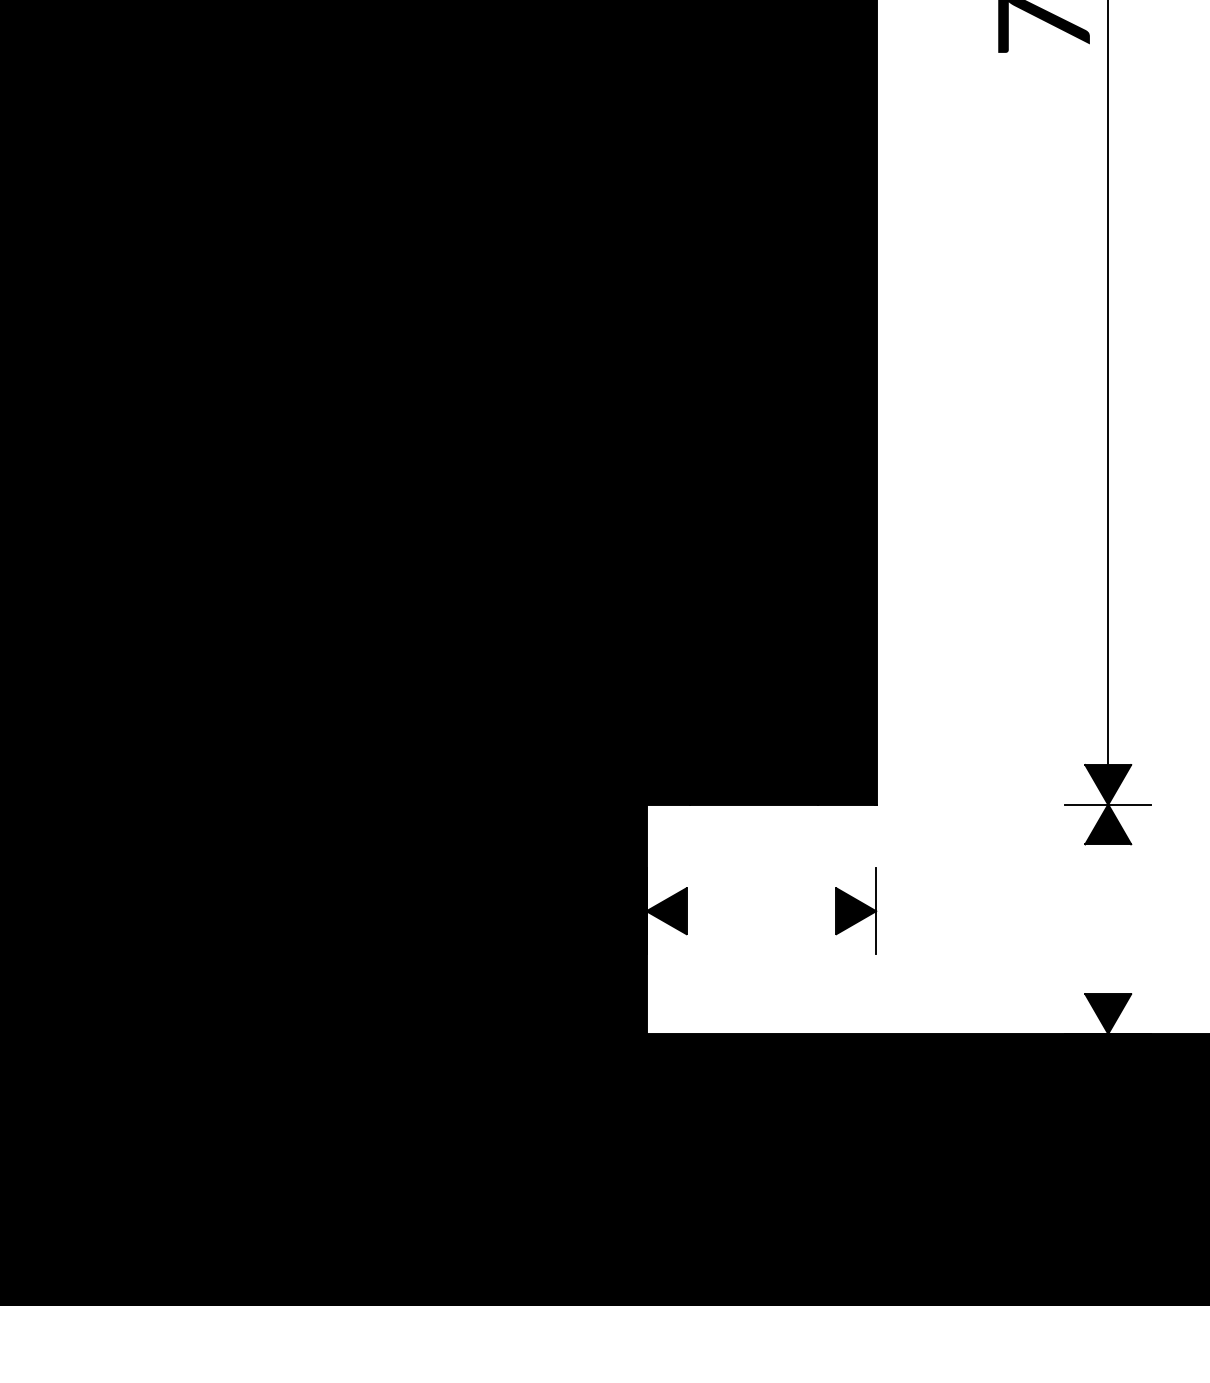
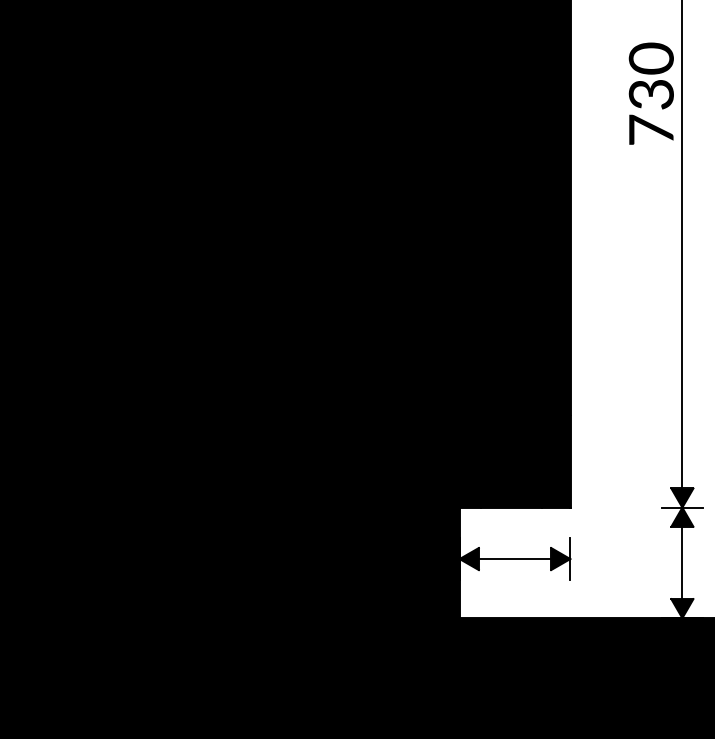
line: (760, 912) -> (514, 559), added
line: (1108, 918) -> (682, 562), added

